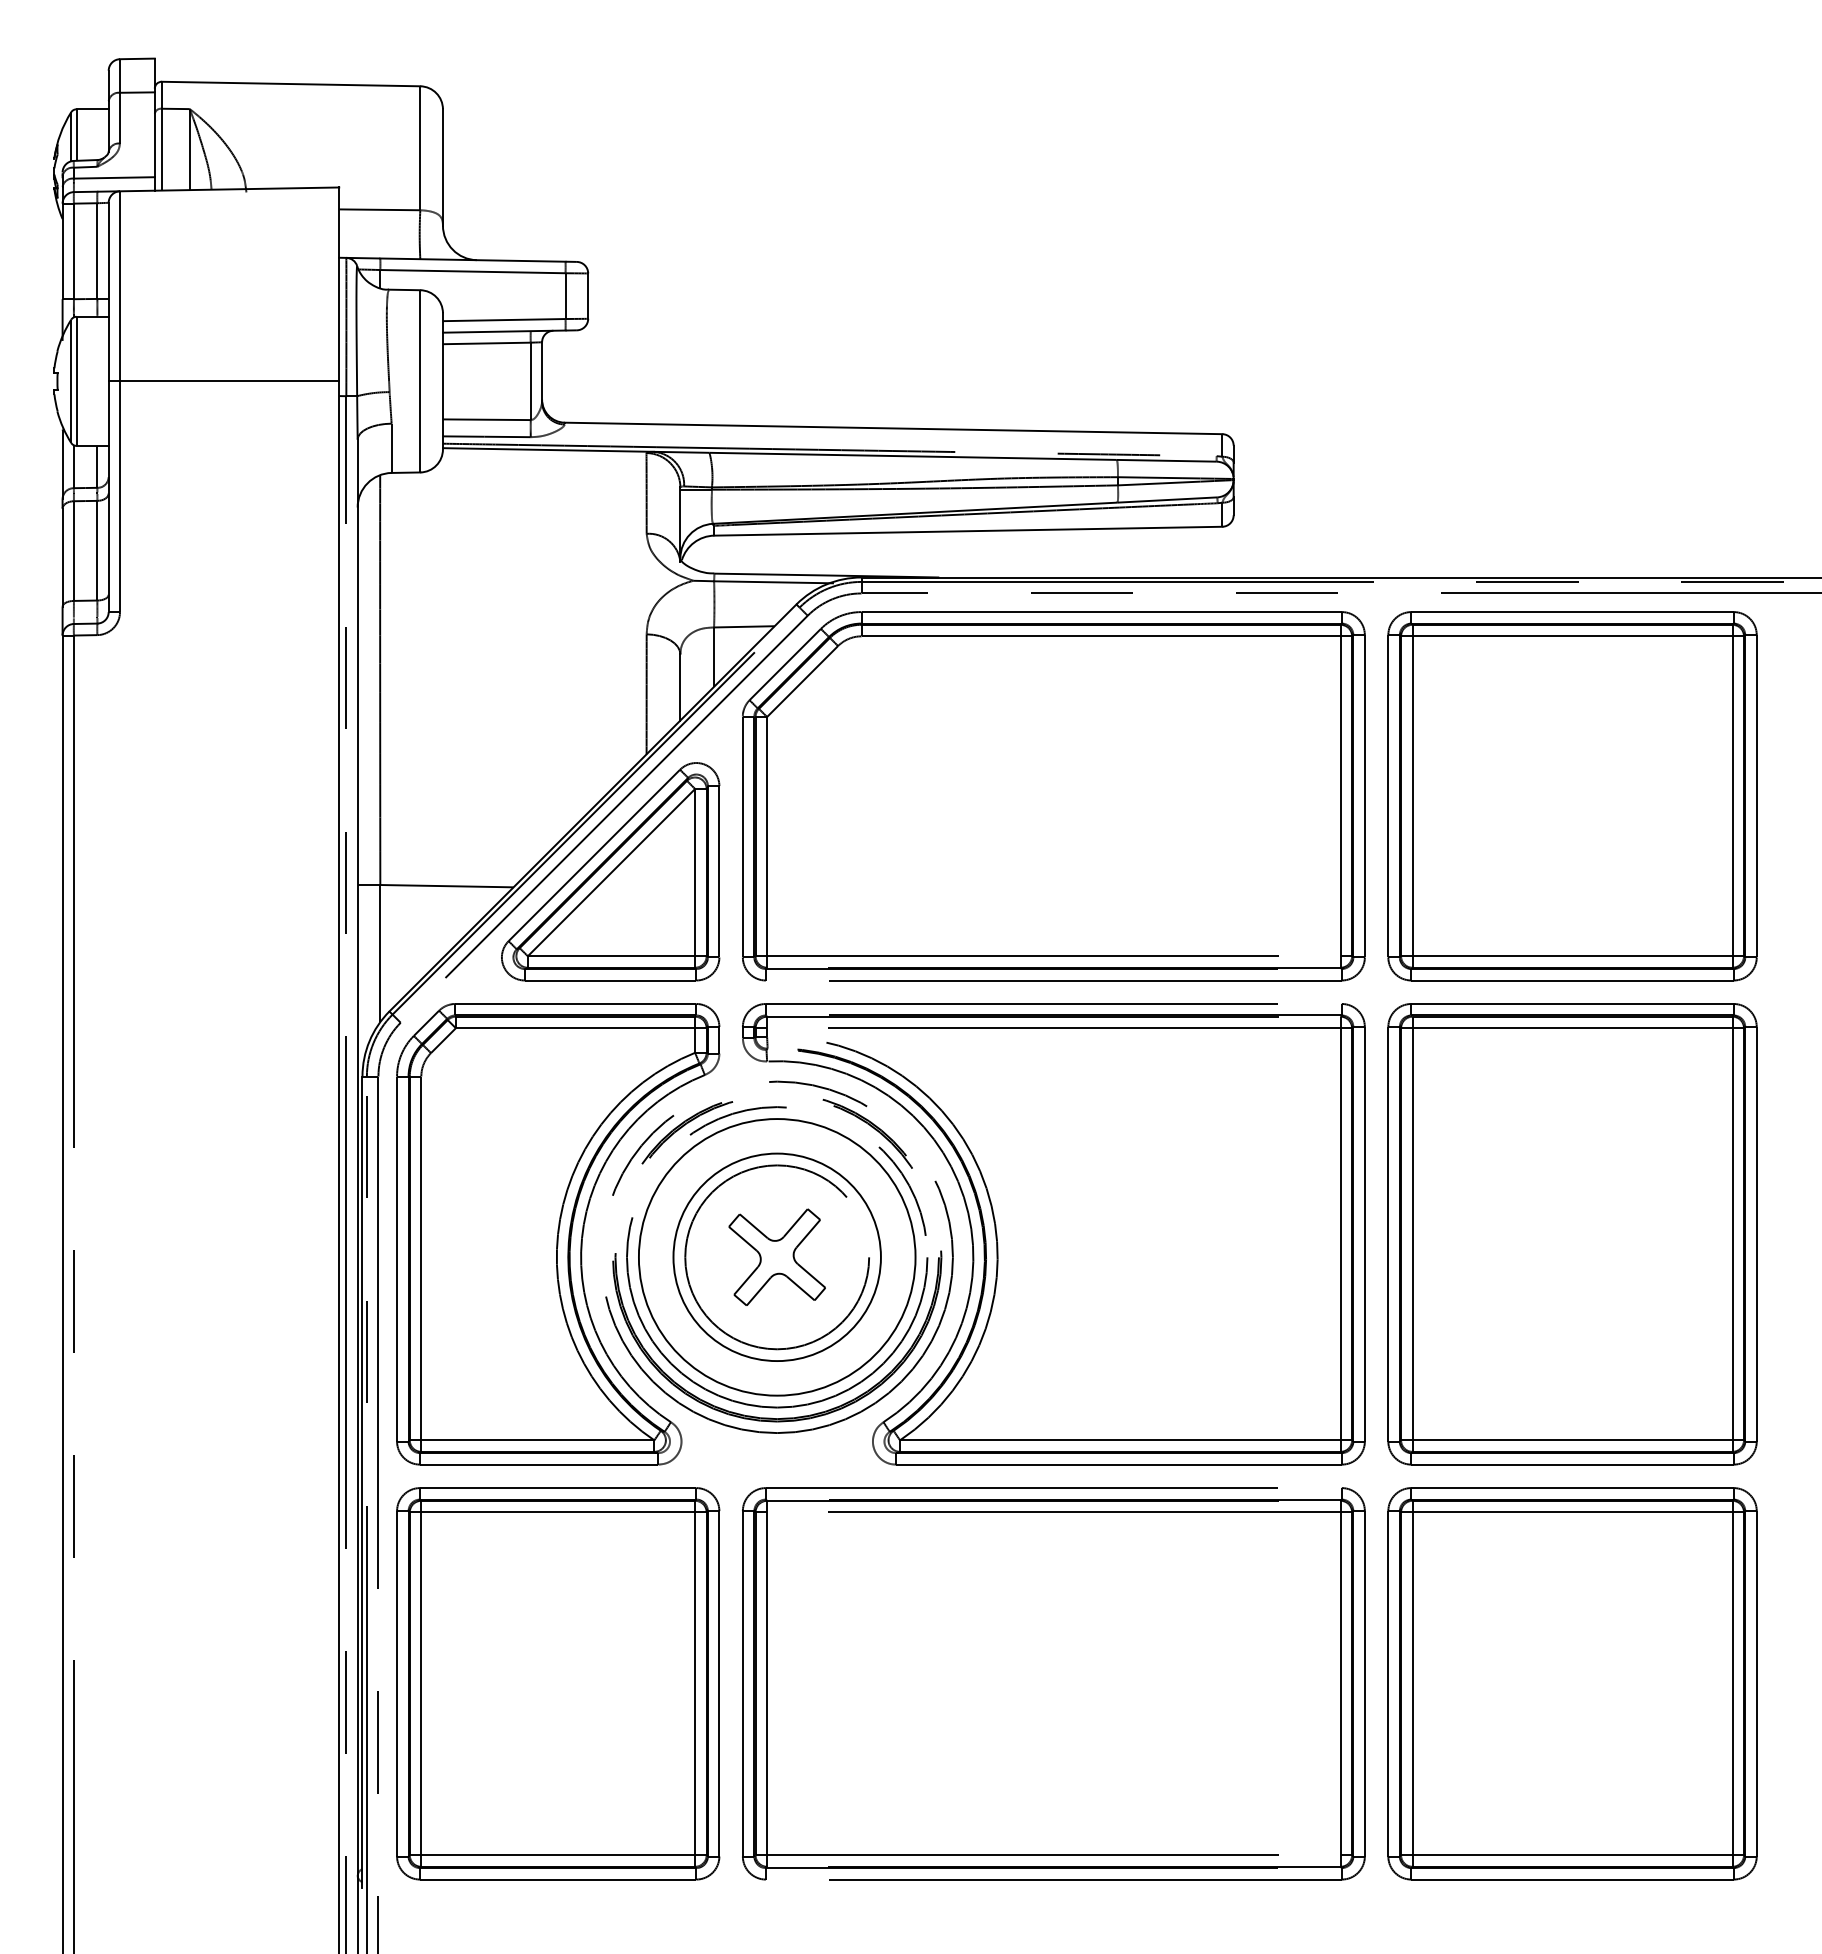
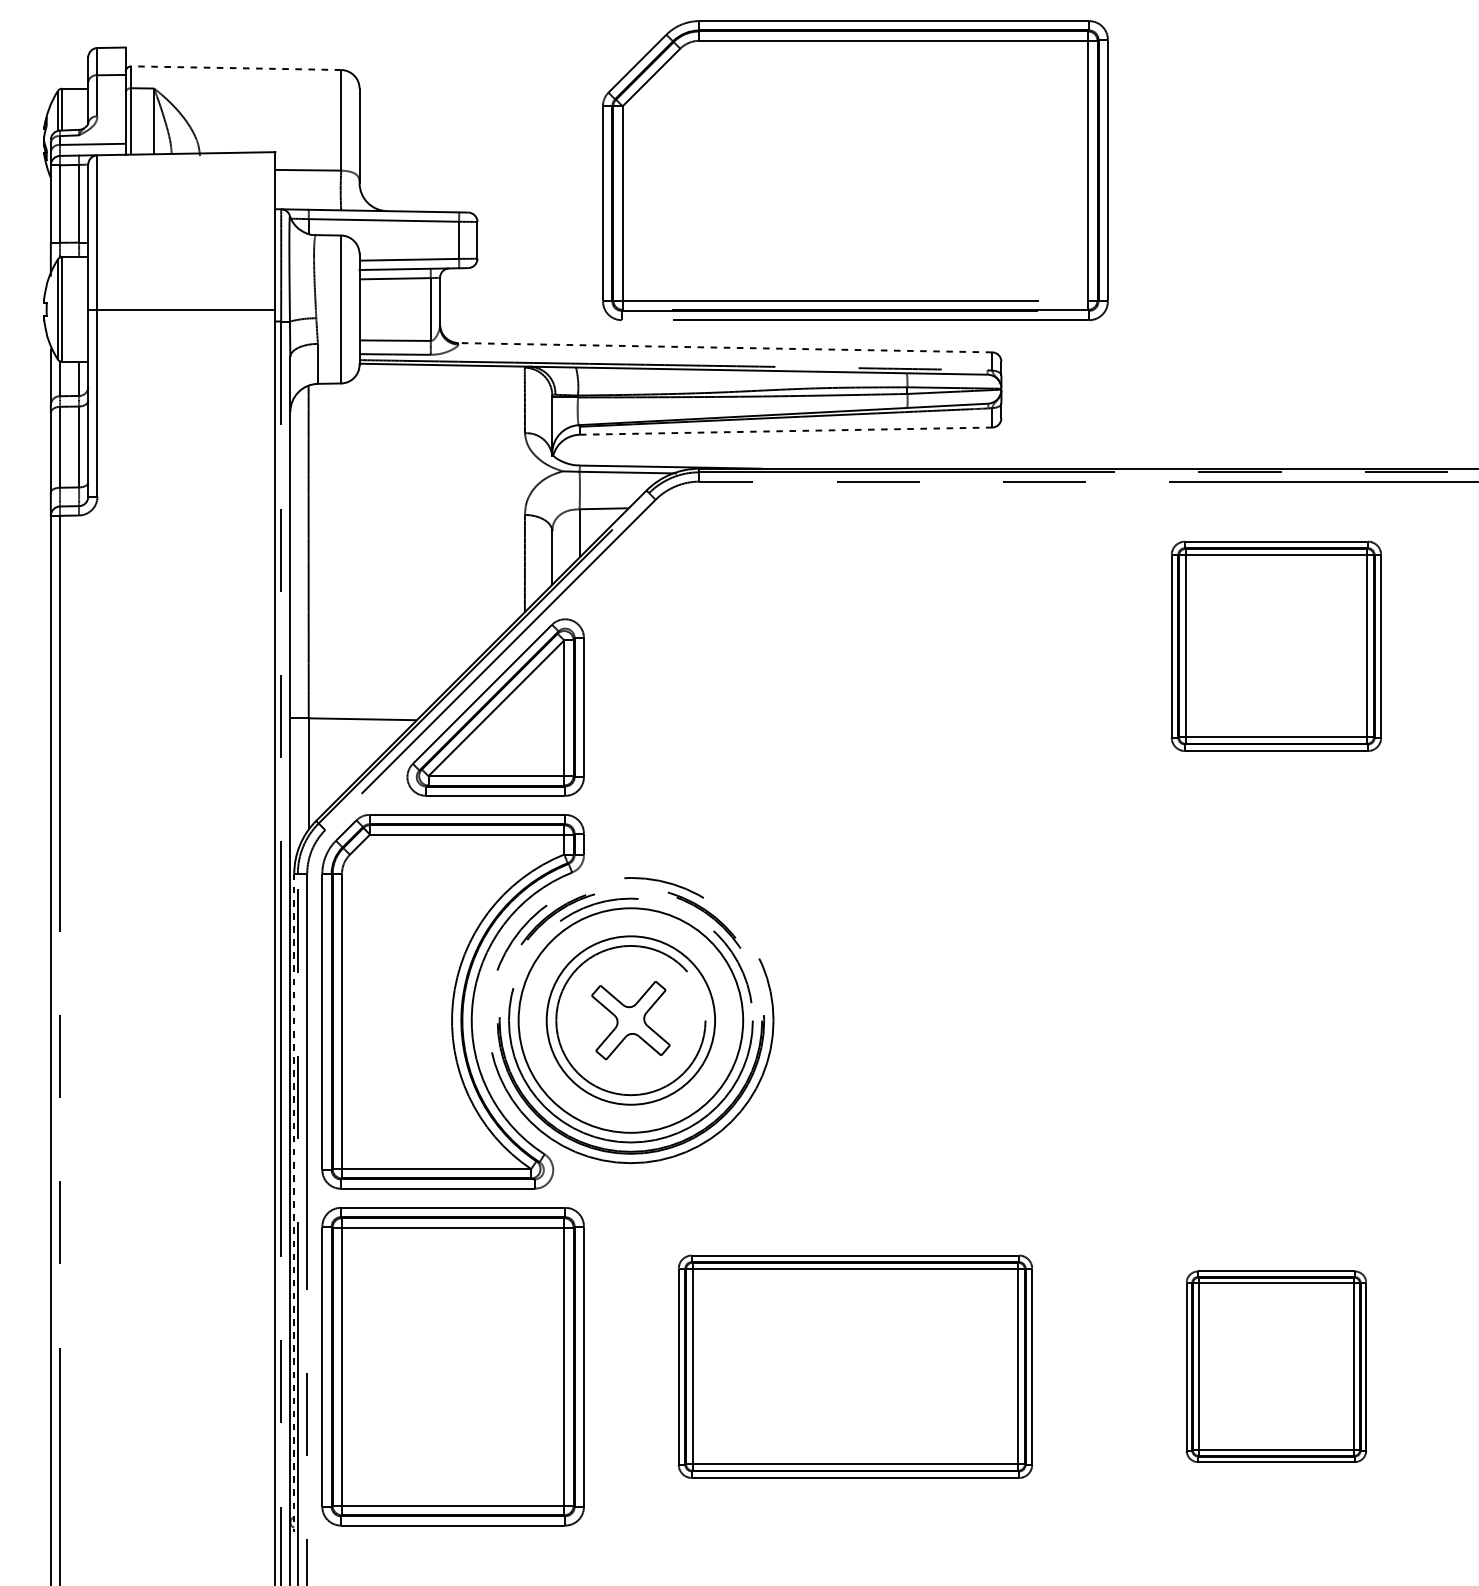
line: (290, 84) -> (235, 68), solid -> dashed
line: (893, 428) -> (725, 347), solid -> dashed
line: (968, 531) -> (786, 431), solid -> dashed
part: (1053, 796) -> (855, 170), moved
part: (1572, 796) -> (1276, 646), size x0.7
part: (1053, 1234) -> (855, 1002), removed
part: (1572, 1234) -> (1276, 1002), removed
line: (362, 1482) -> (294, 1203), solid -> dashed
part: (1053, 1683) -> (855, 1366), size x0.7
part: (1572, 1683) -> (1276, 1366), size x0.6

